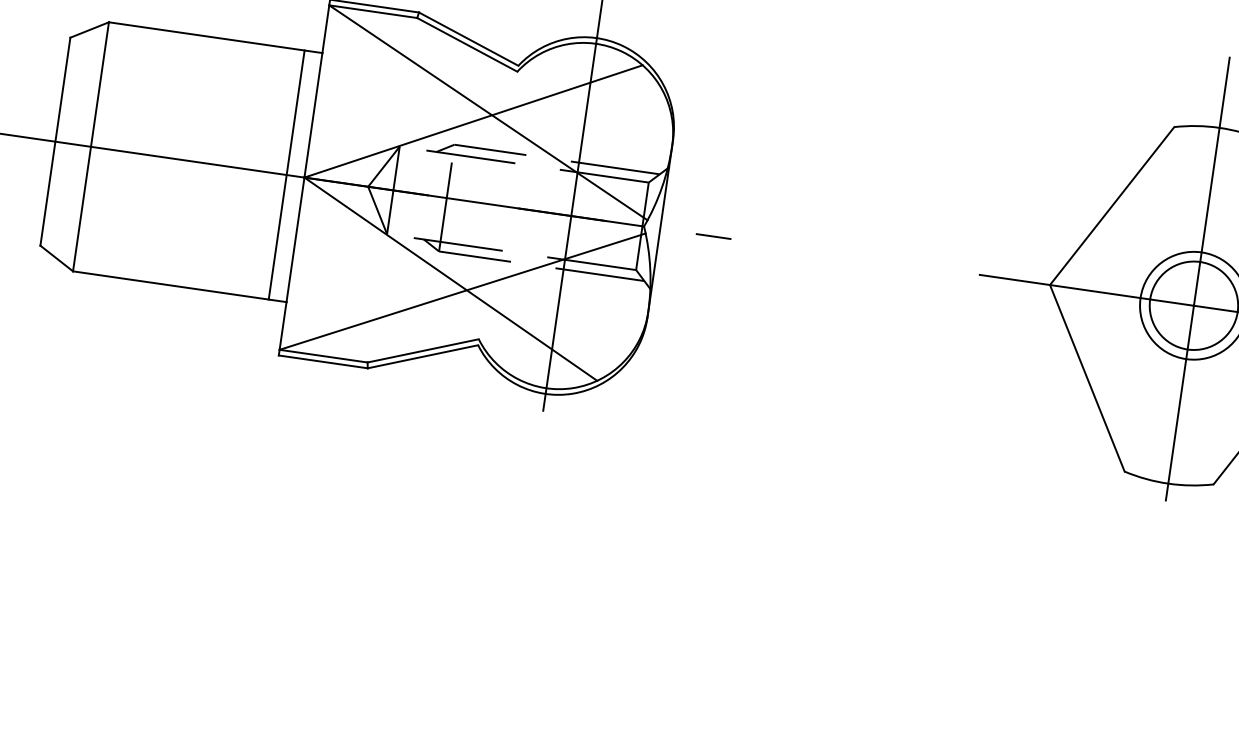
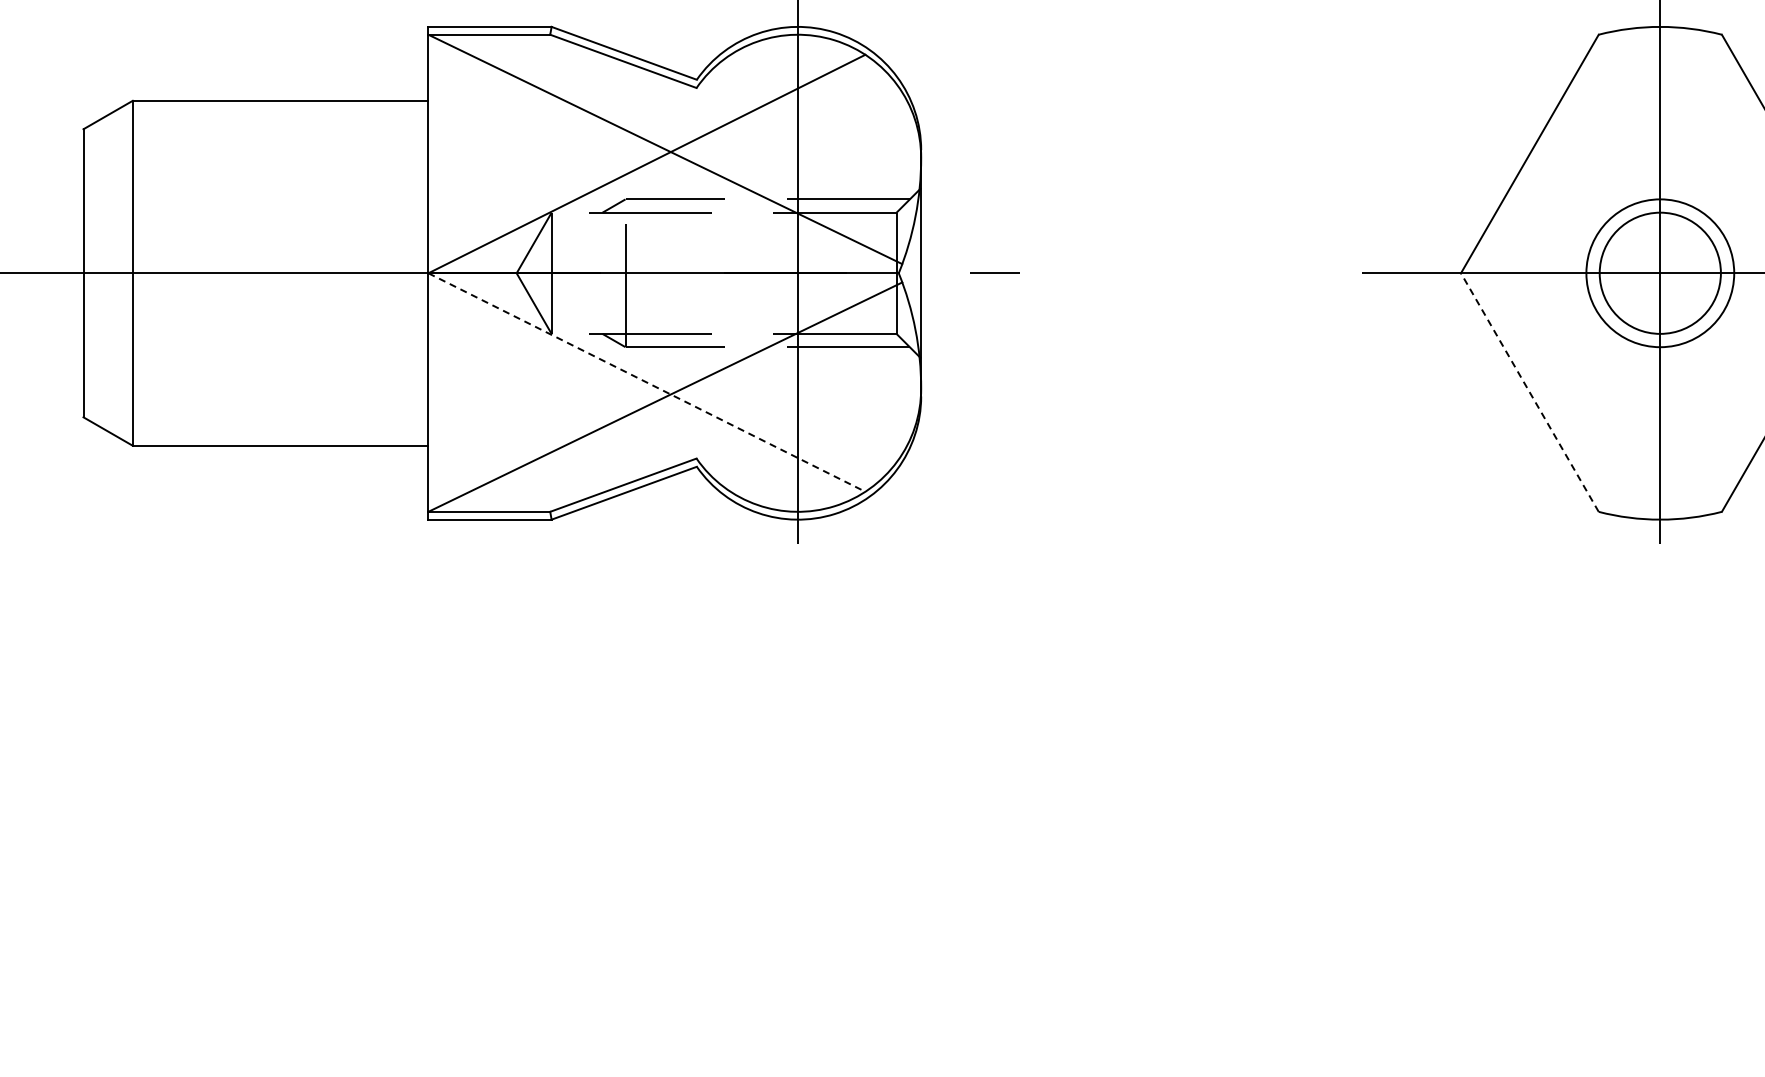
line: (286, 174) -> (403, 272), removed
line: (451, 279) -> (647, 382), solid -> dashed
line: (1087, 378) -> (1529, 392), solid -> dashed

